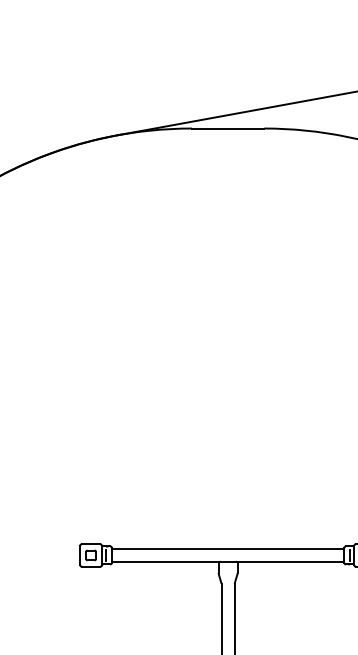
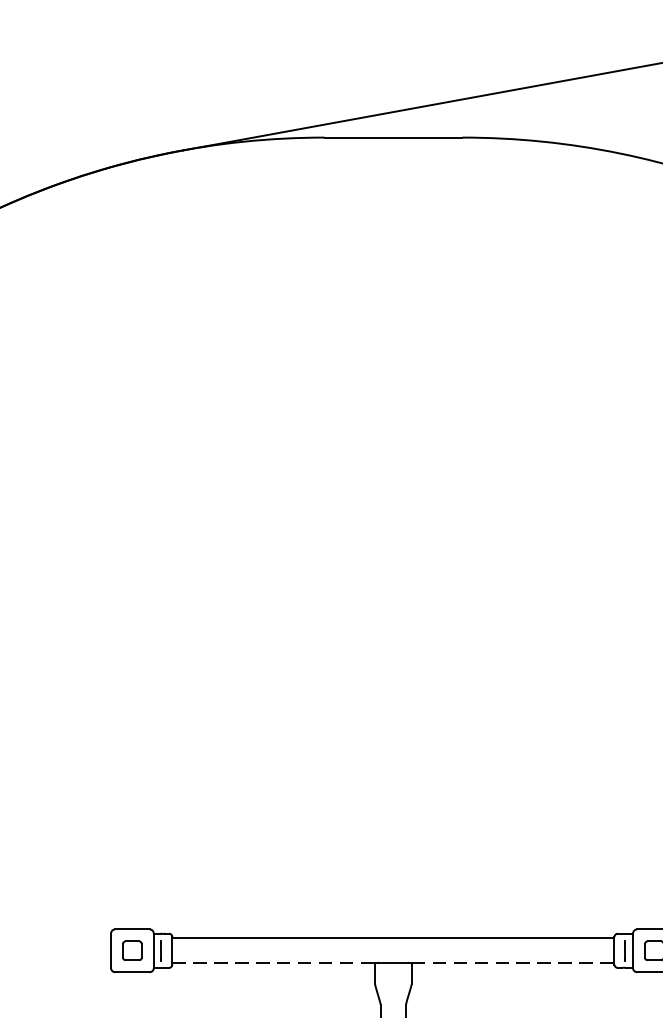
line: (165, 562) -> (274, 964), solid -> dashed
line: (291, 562) -> (514, 964), solid -> dashed

